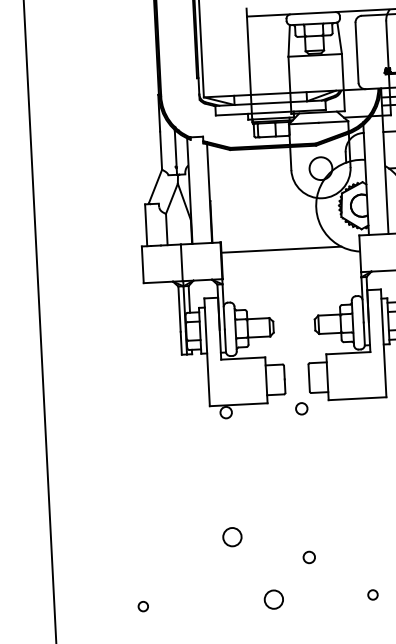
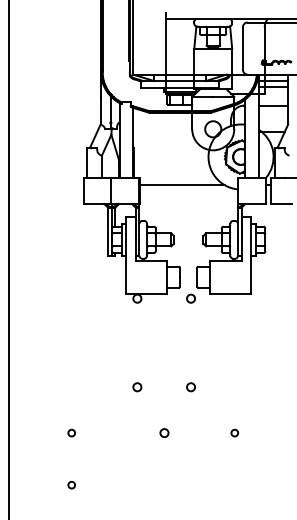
circle: (232, 537) -> (137, 387), size x0.62
circle: (308, 557) -> (190, 387), moved
circle: (274, 600) -> (164, 433), size x0.62

